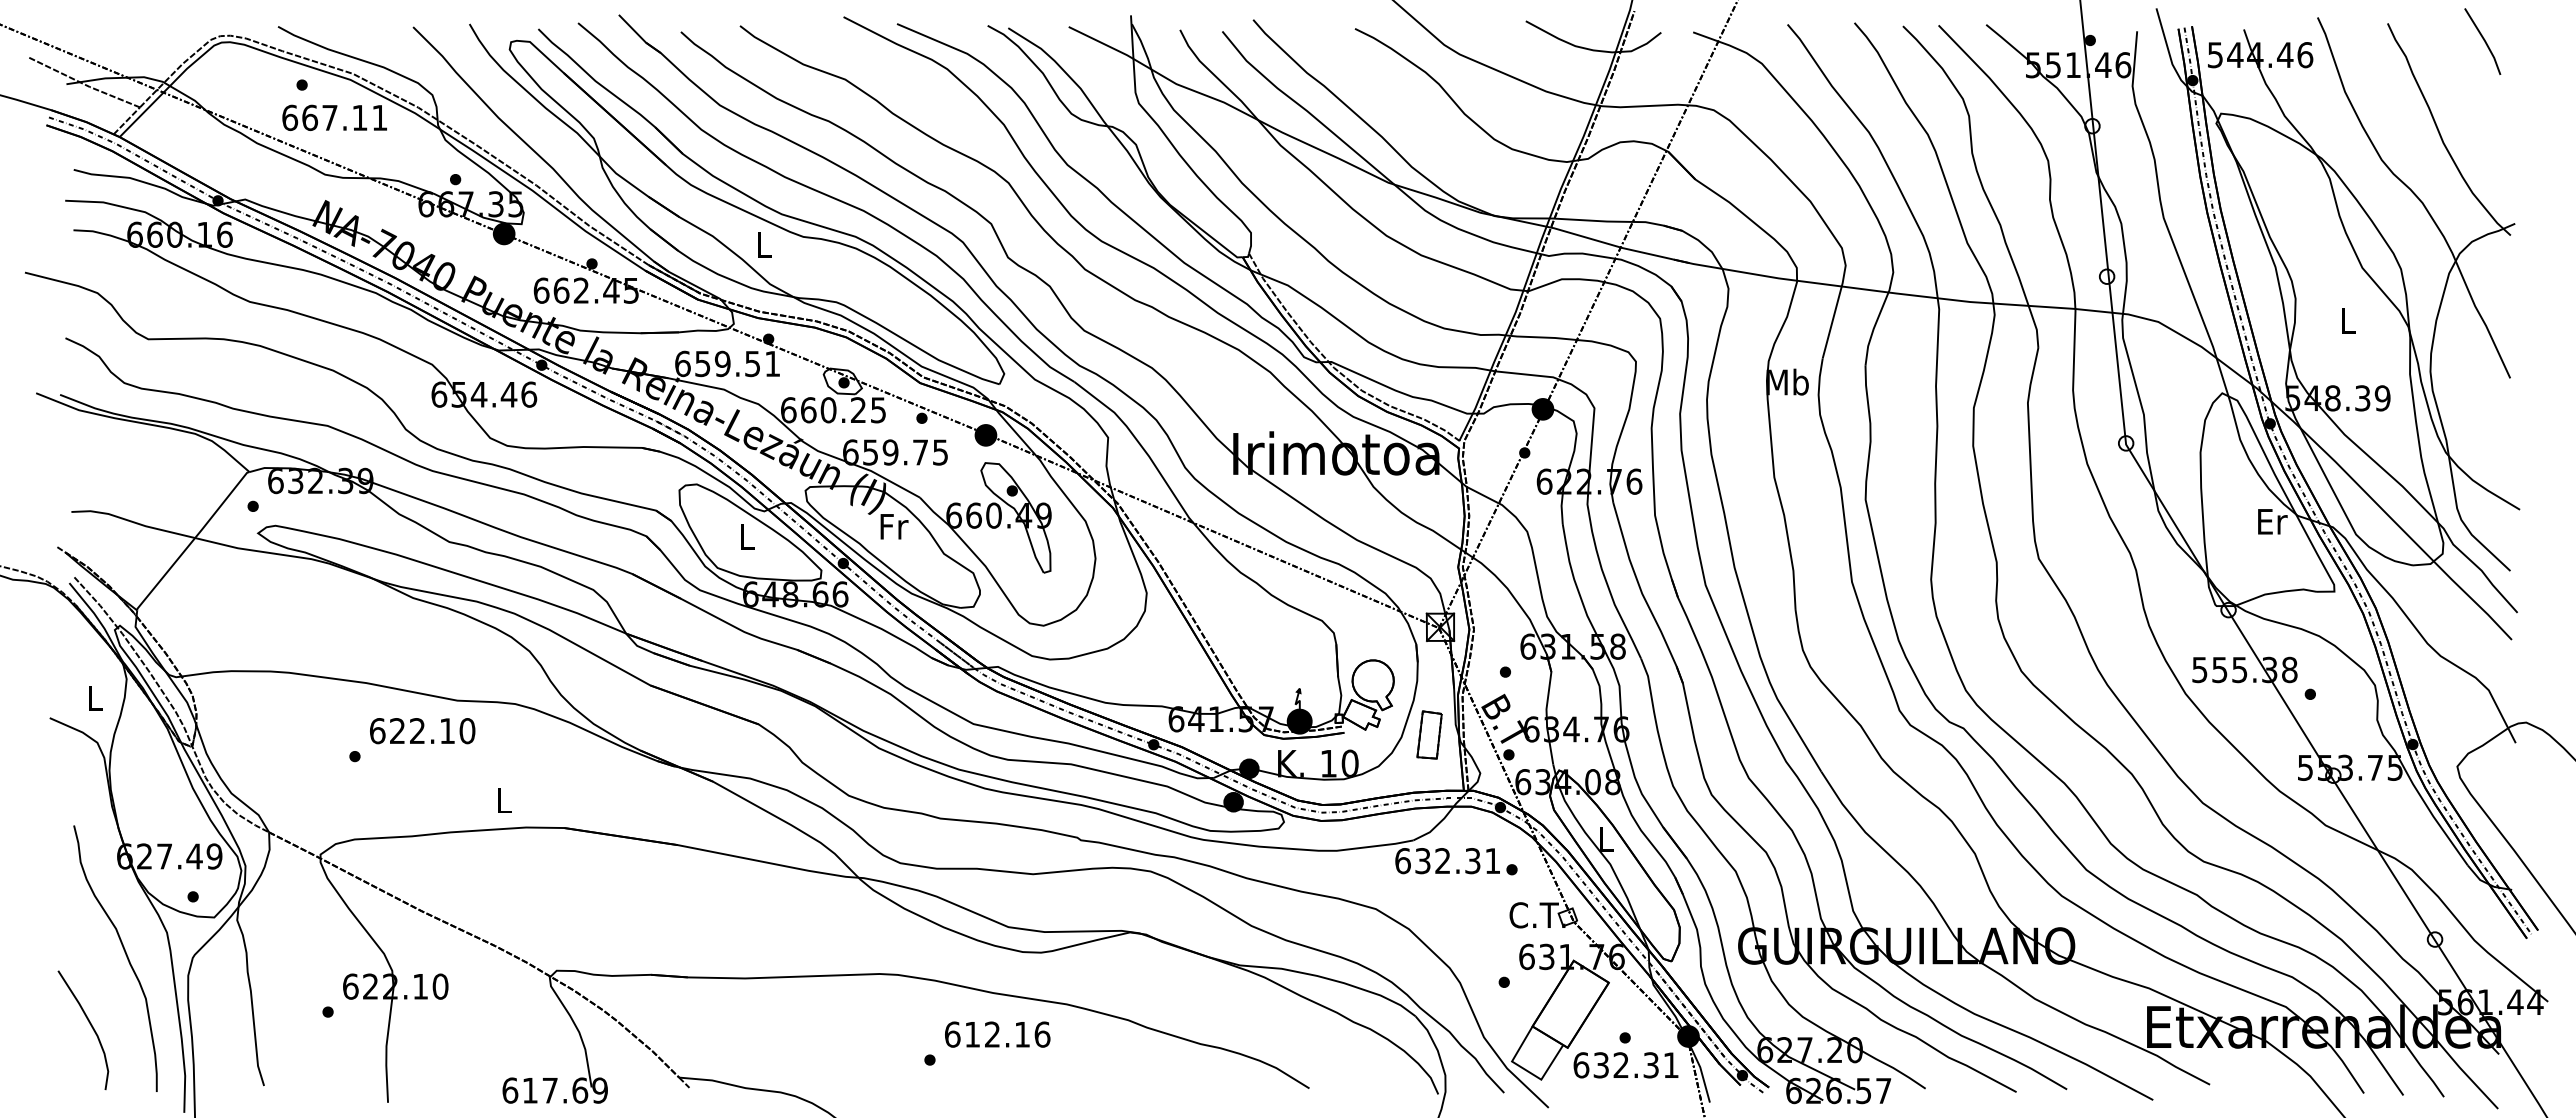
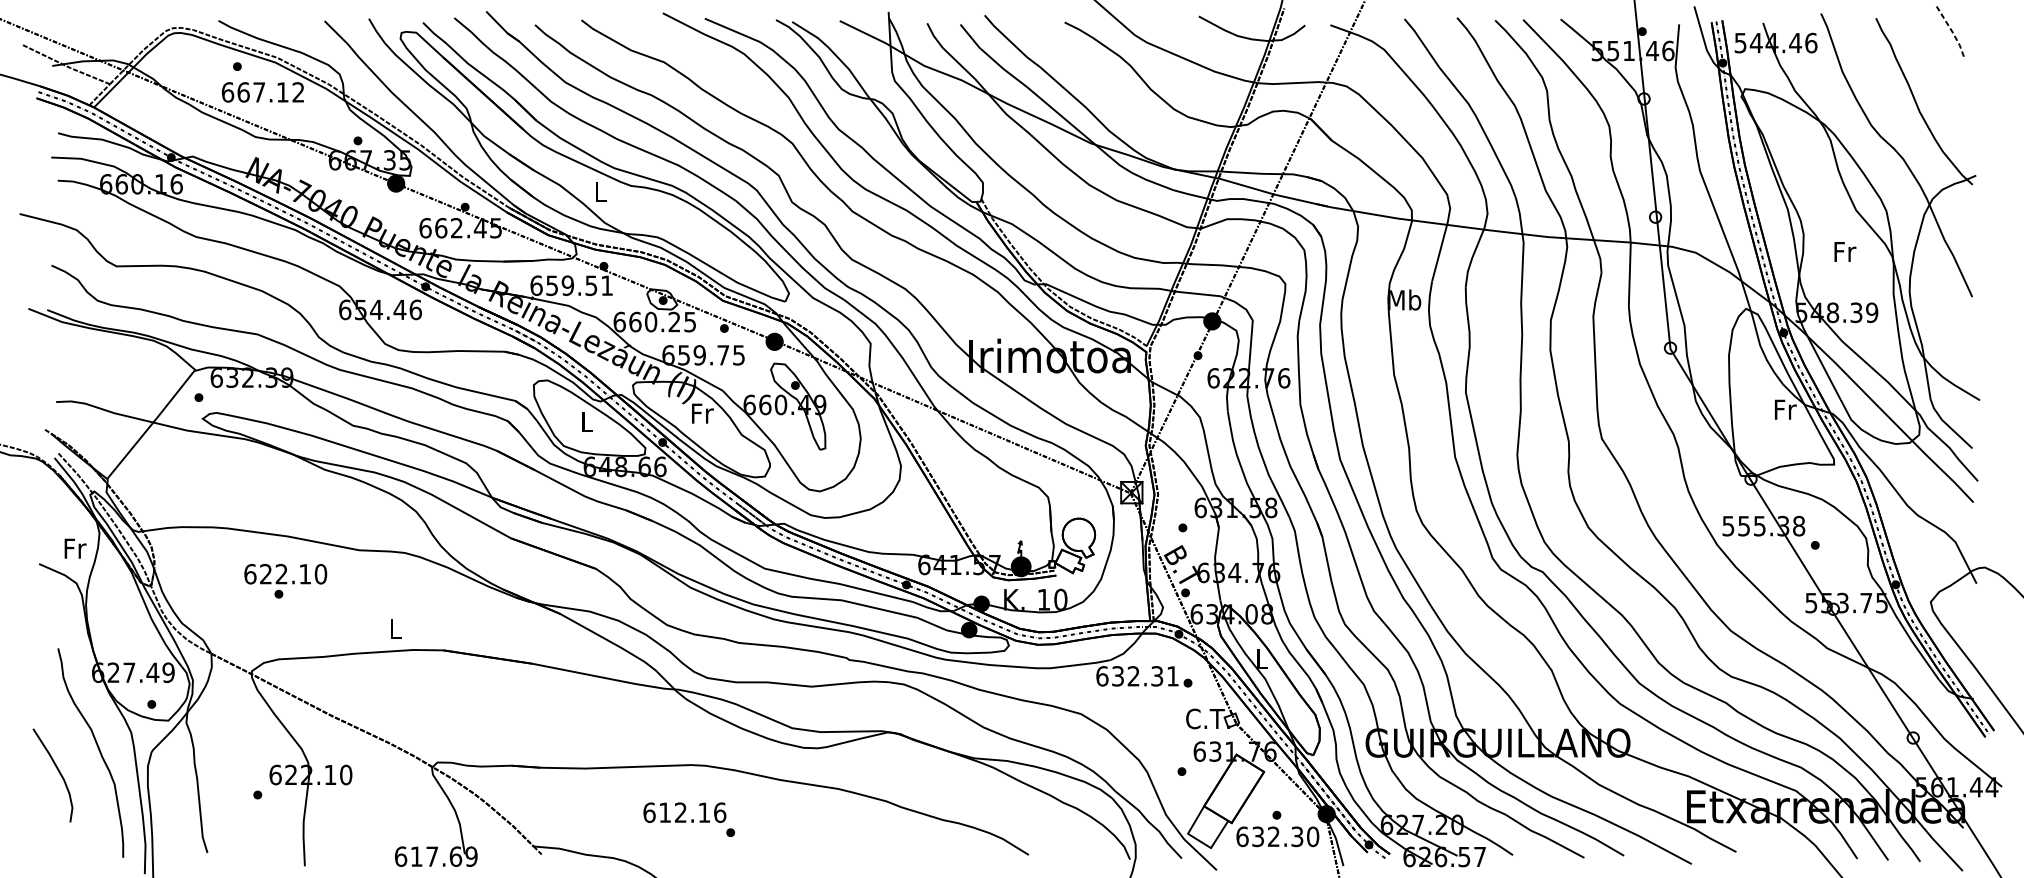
line: (2485, 41) -> (1952, 32), solid -> dashed
text: (379, 117) -> (298, 92), 667.11 -> 667.12
text: (2348, 320) -> (1845, 251), L -> Fr
text: (2272, 521) -> (1785, 409), Er -> Fr
text: (96, 698) -> (75, 548), L -> Fr
text: (422, 731) -> (285, 574), moved
part: (1429, 734) -> (1123, 576), removed
curve: (90, 1025) -> (58, 771), moved
text: (997, 1034) -> (684, 812), moved
text: (1671, 1065) -> (1313, 836), 632.31 -> 632.30

